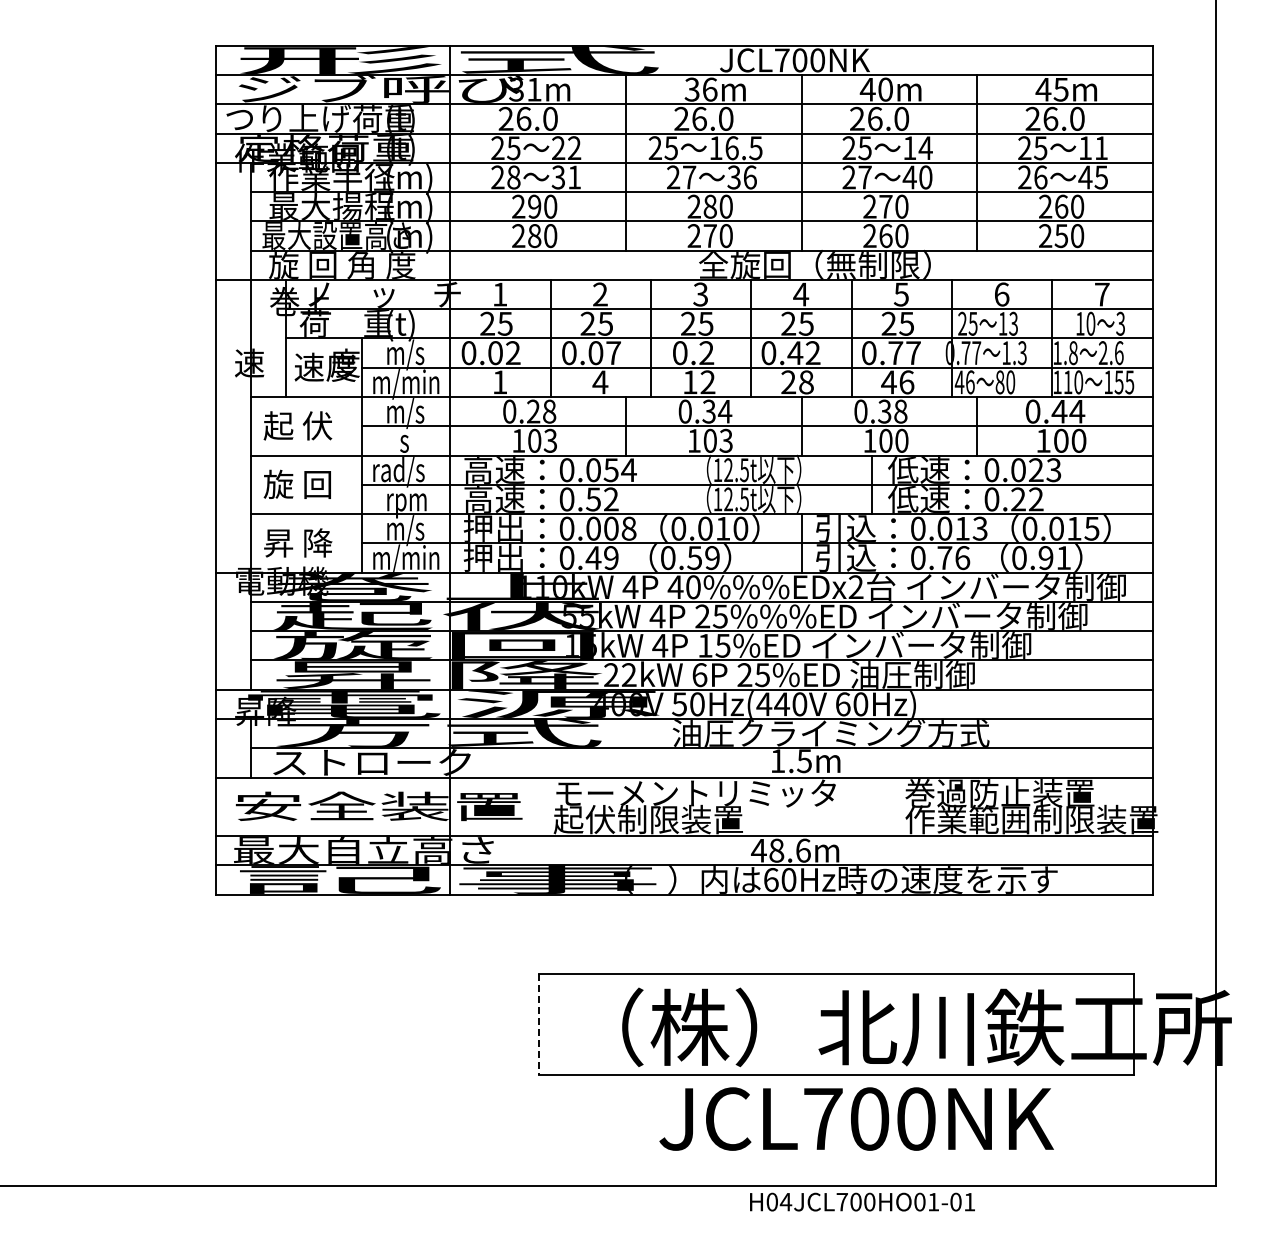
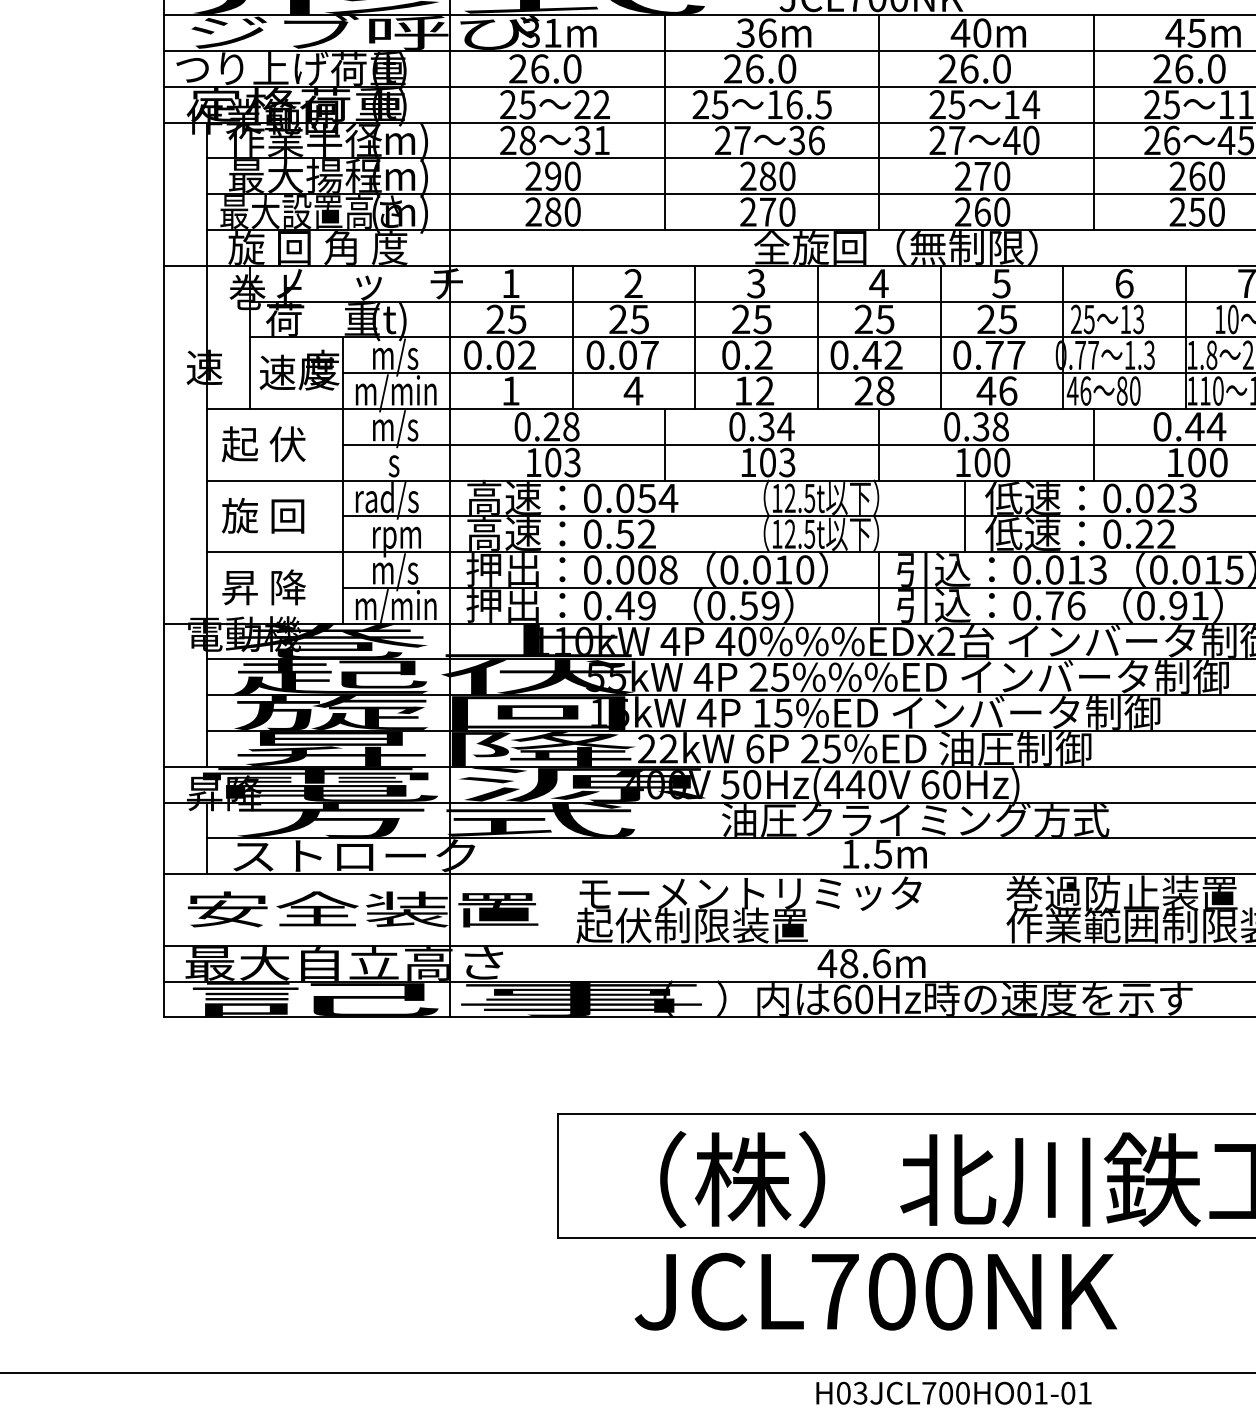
line: (538, 1024) -> (557, 1176), dashed -> solid
text: (856, 1118) -> (875, 1291), moved
text: (785, 1201) -> (859, 1392), H04JCL700HO01-01 -> H03JCL700HO01-01

